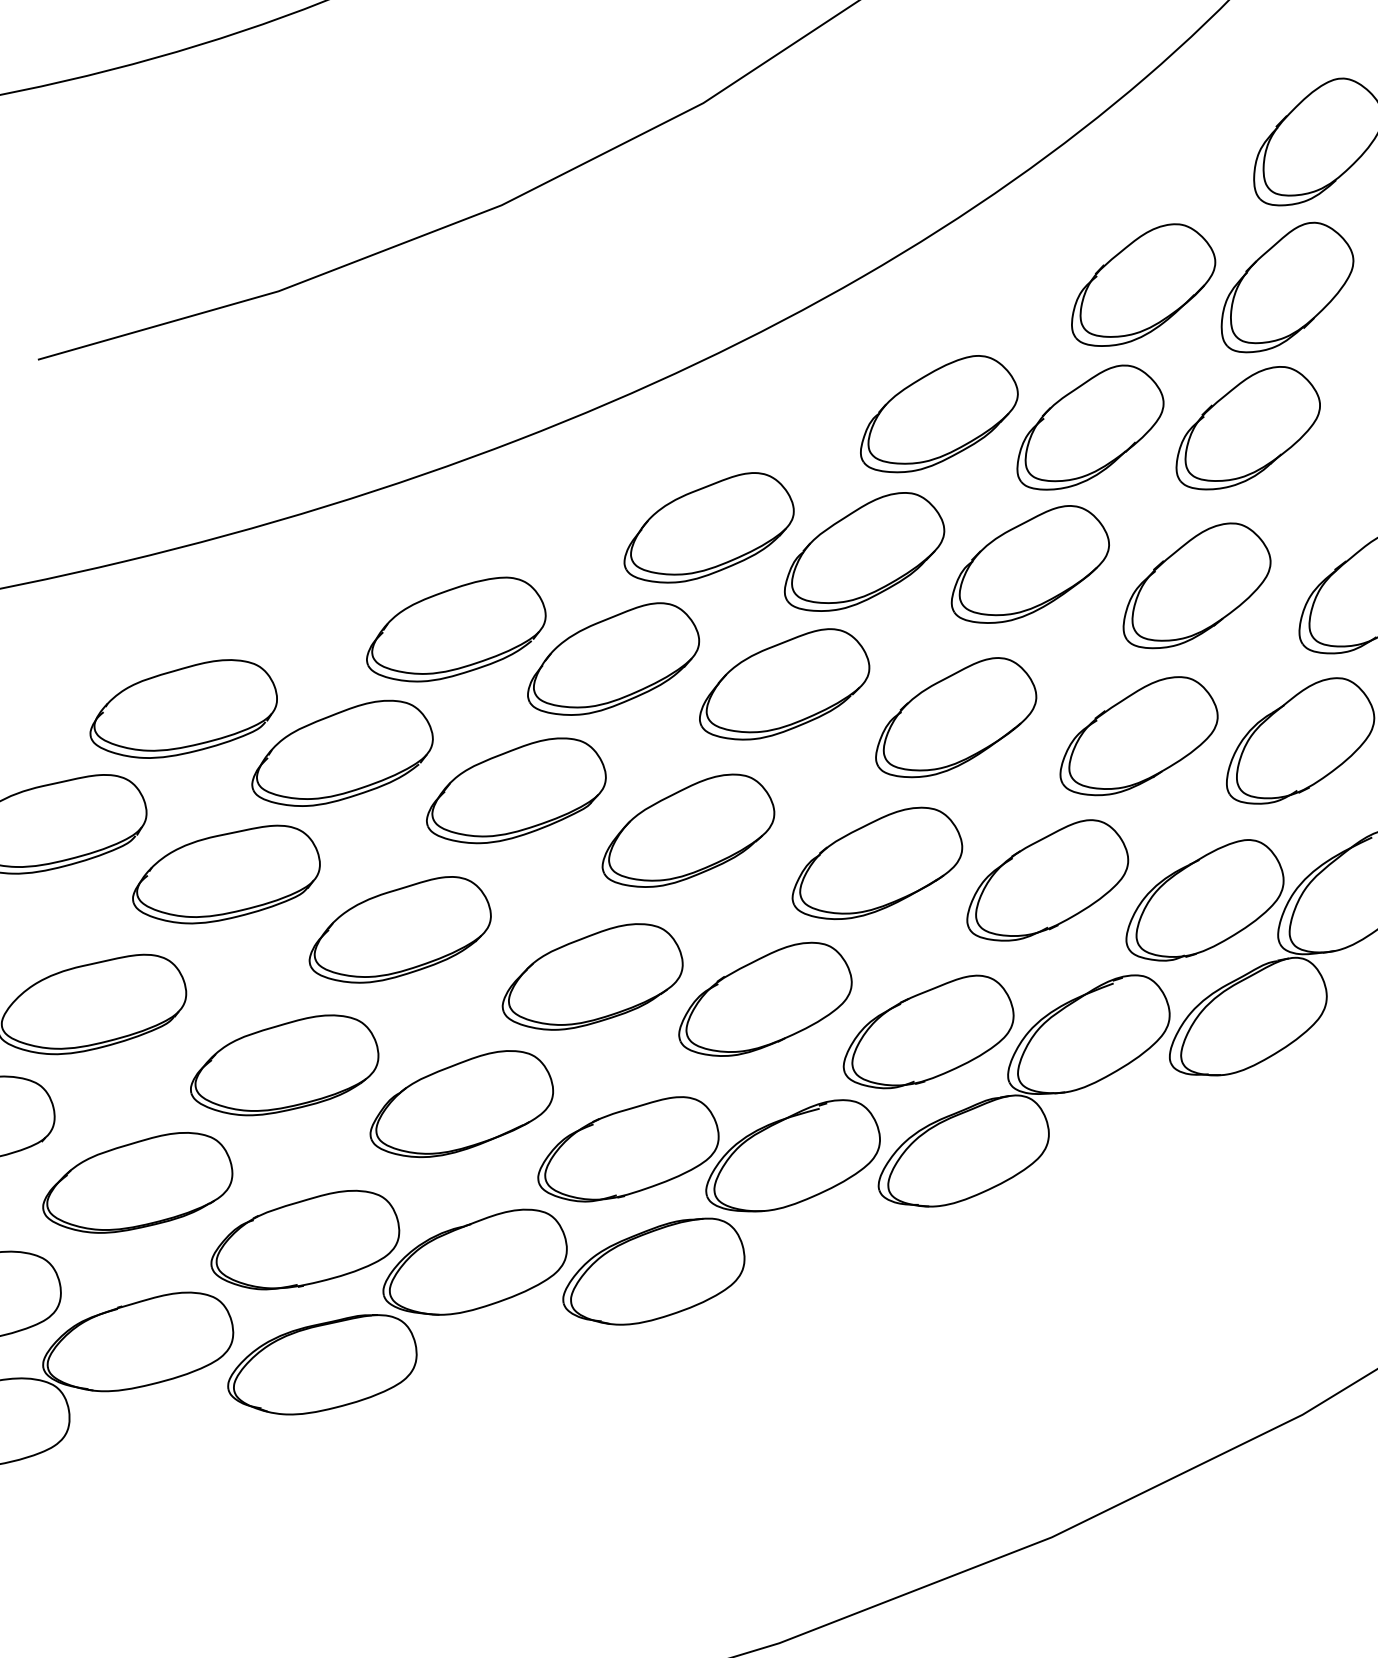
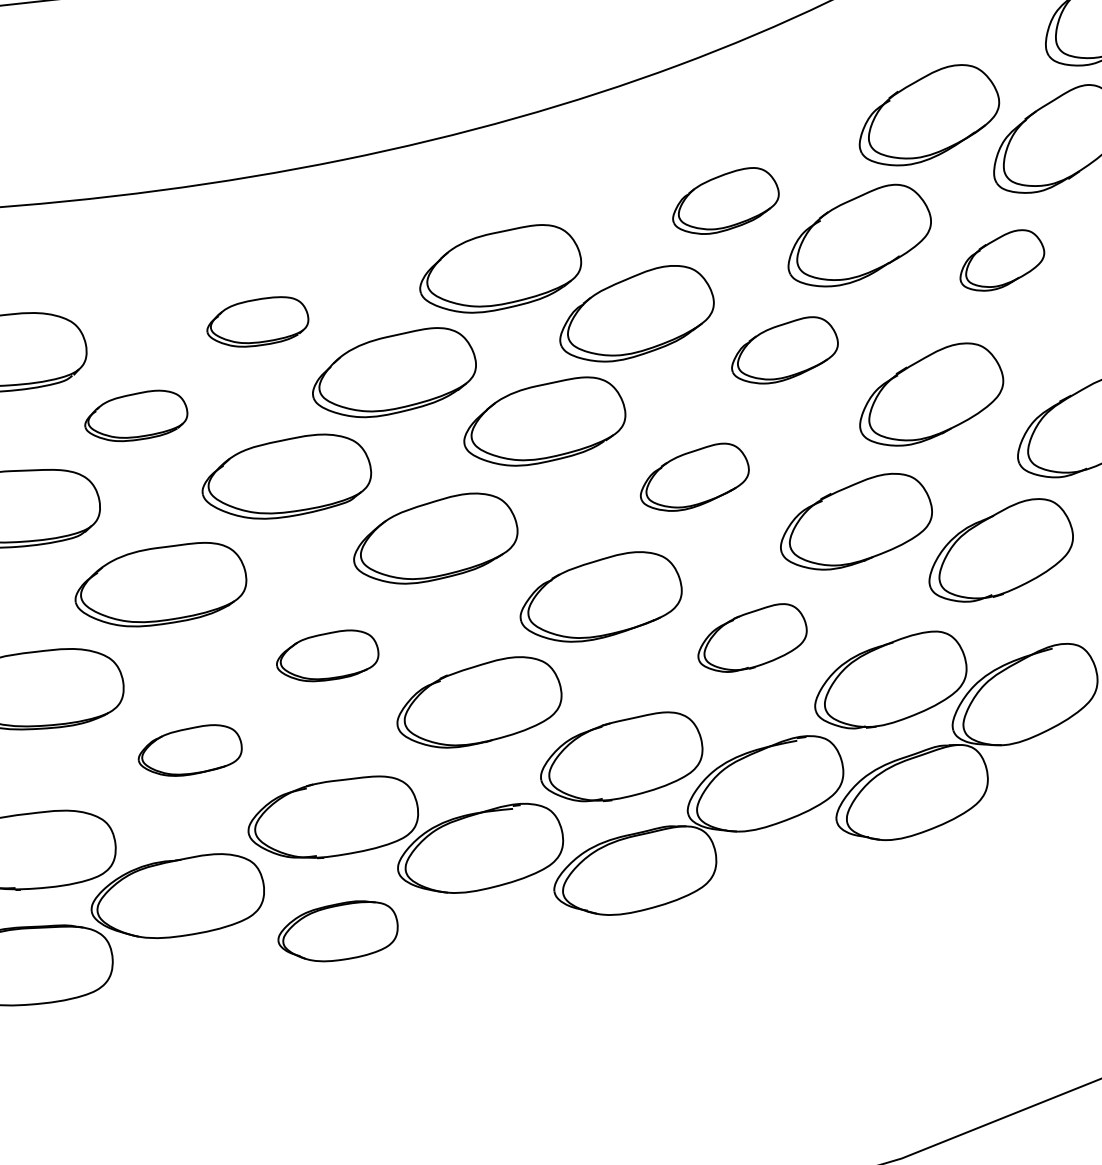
part: (939, 414) -> (726, 201), size x0.7
part: (1247, 428) -> (1002, 260), size x0.6
part: (1029, 564) -> (785, 350), size x0.7
part: (456, 629) -> (258, 321), size x0.6
part: (956, 717) -> (696, 476), size x0.7
part: (342, 752) -> (137, 414), size x0.6
part: (1047, 880) -> (753, 637), size x0.7
part: (592, 976) -> (328, 654), size x0.6
part: (461, 1103) -> (190, 749), size x0.6
part: (653, 1271) -> (338, 930), size x0.7

